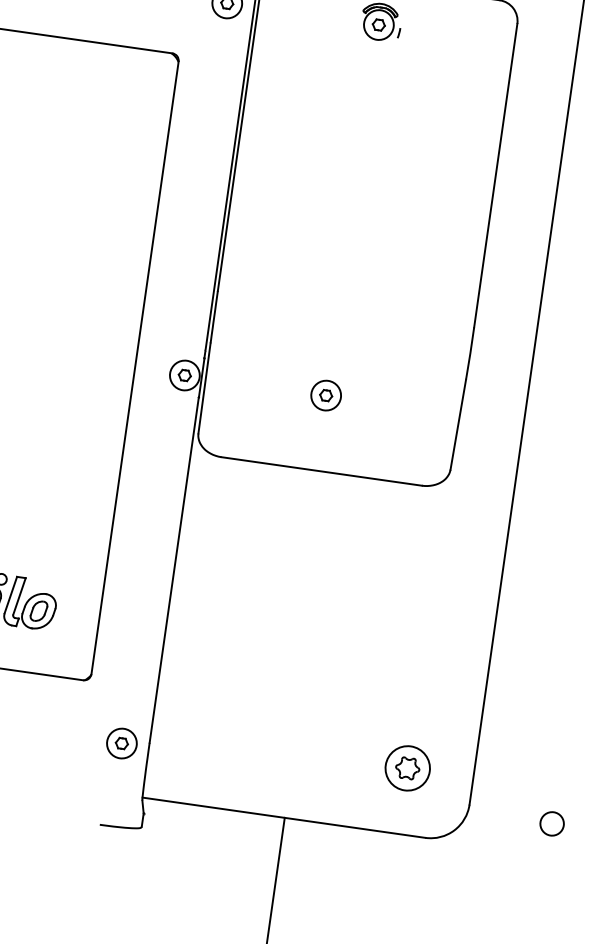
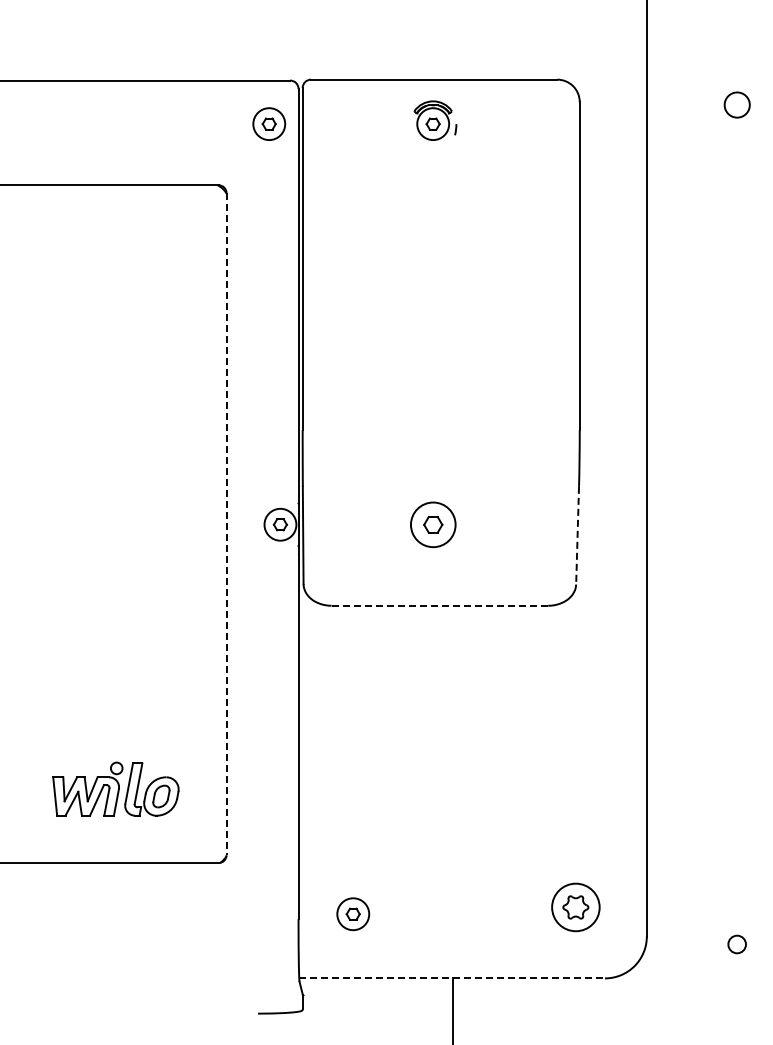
line: (135, 368) -> (226, 524), solid -> dashed
part: (325, 395) -> (432, 524), size x1.4
line: (458, 424) -> (577, 535), solid -> dashed
line: (322, 471) -> (440, 605), solid -> dashed
part: (122, 743) -> (353, 914), moved
line: (284, 817) -> (452, 978), solid -> dashed
circle: (551, 823) -> (736, 944), size x0.7

